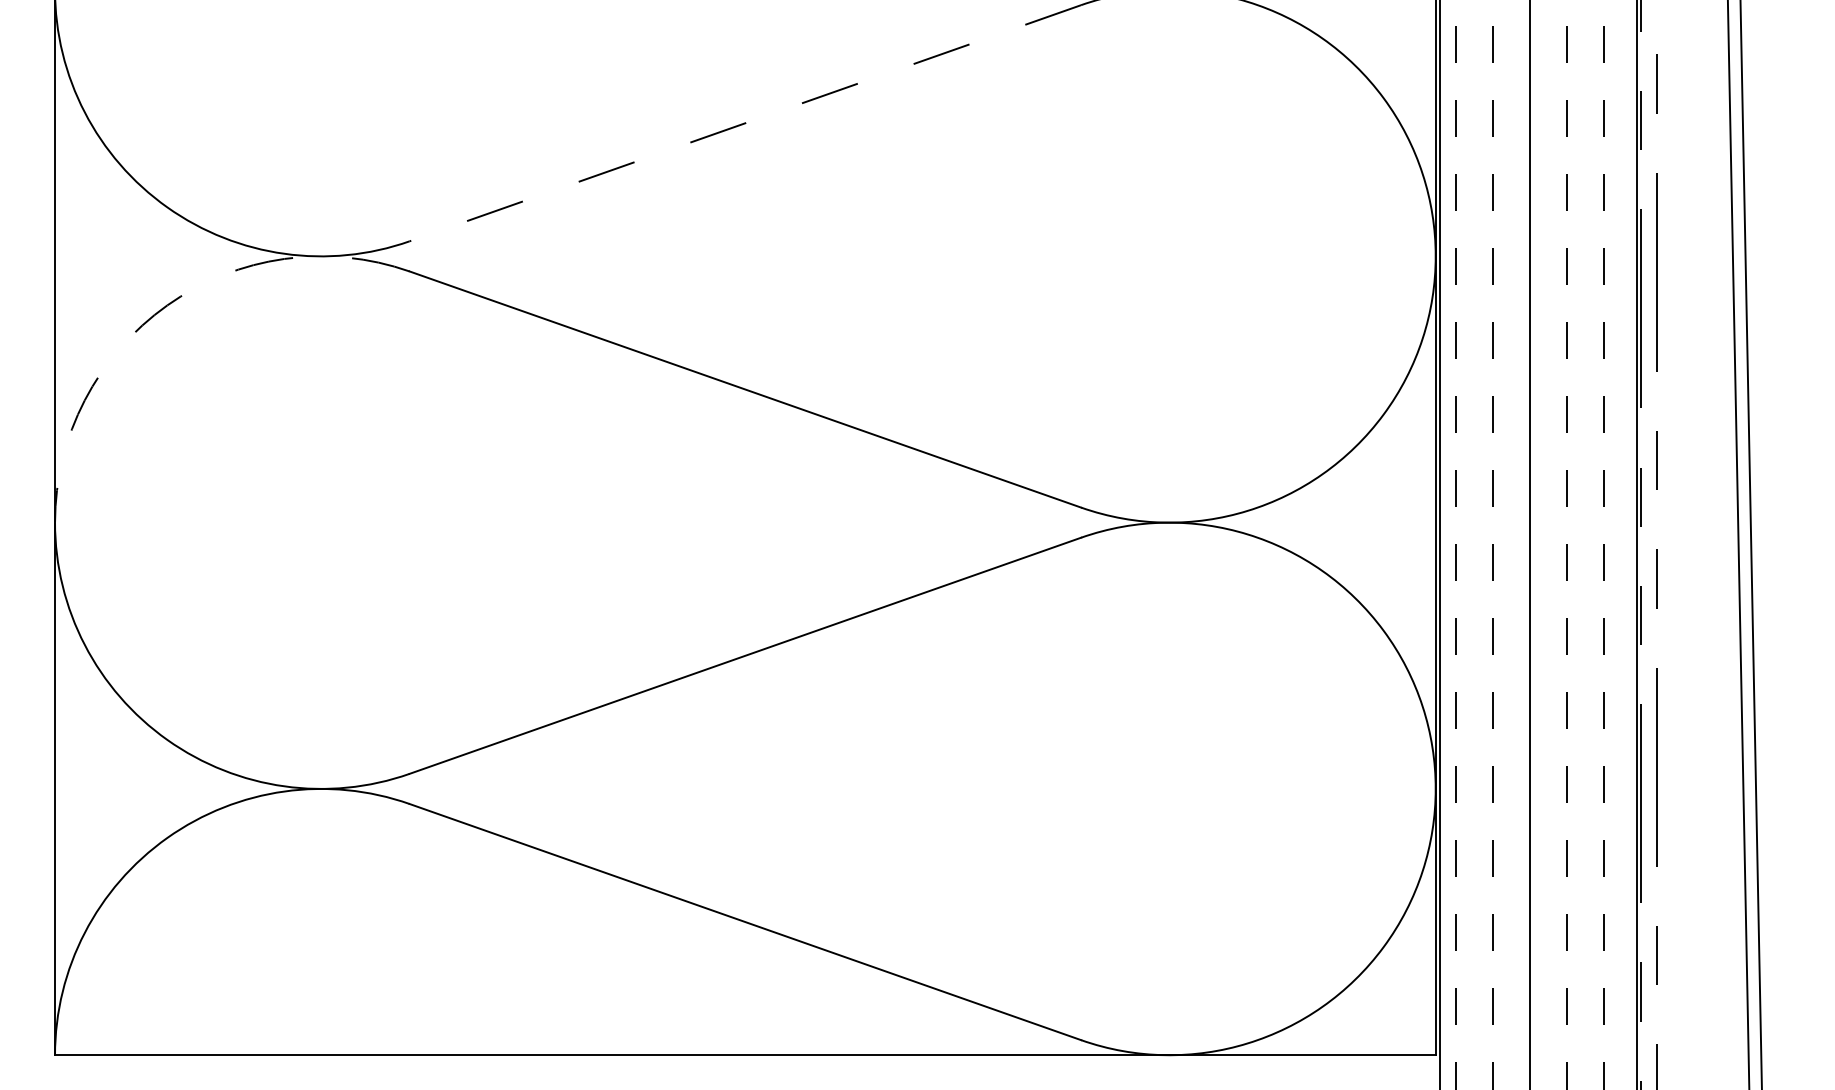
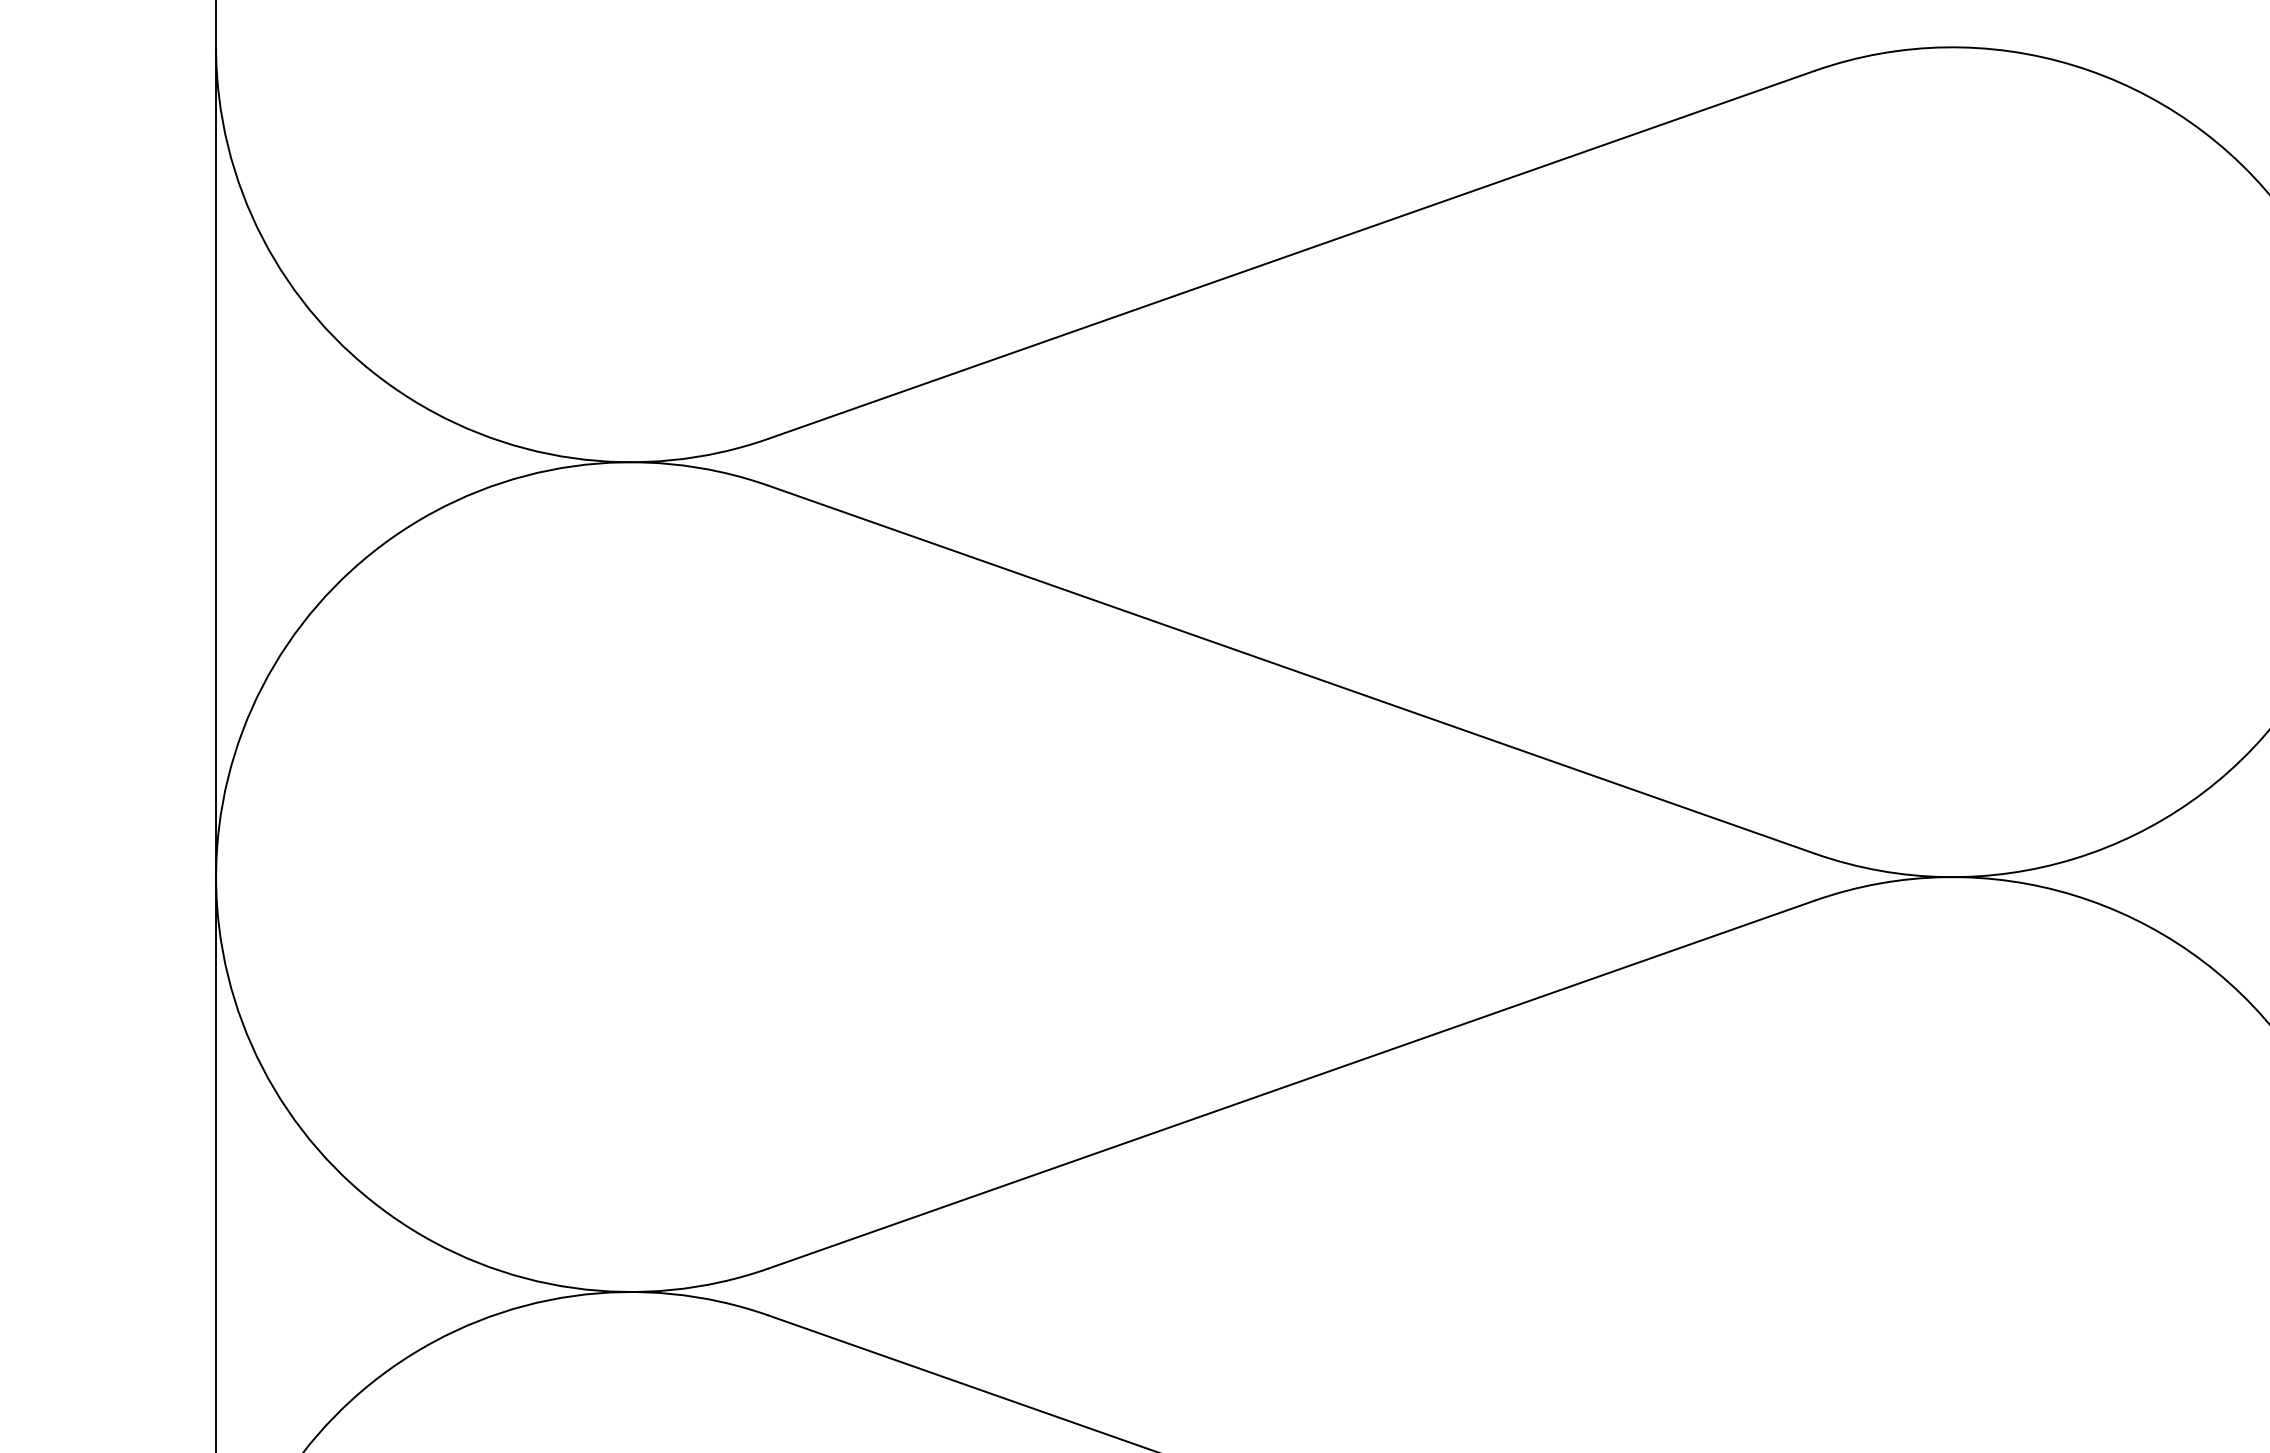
line: (745, 123) -> (1291, 255), dashed -> solid
arc: (167, 305) -> (391, 538), dashed -> solid

